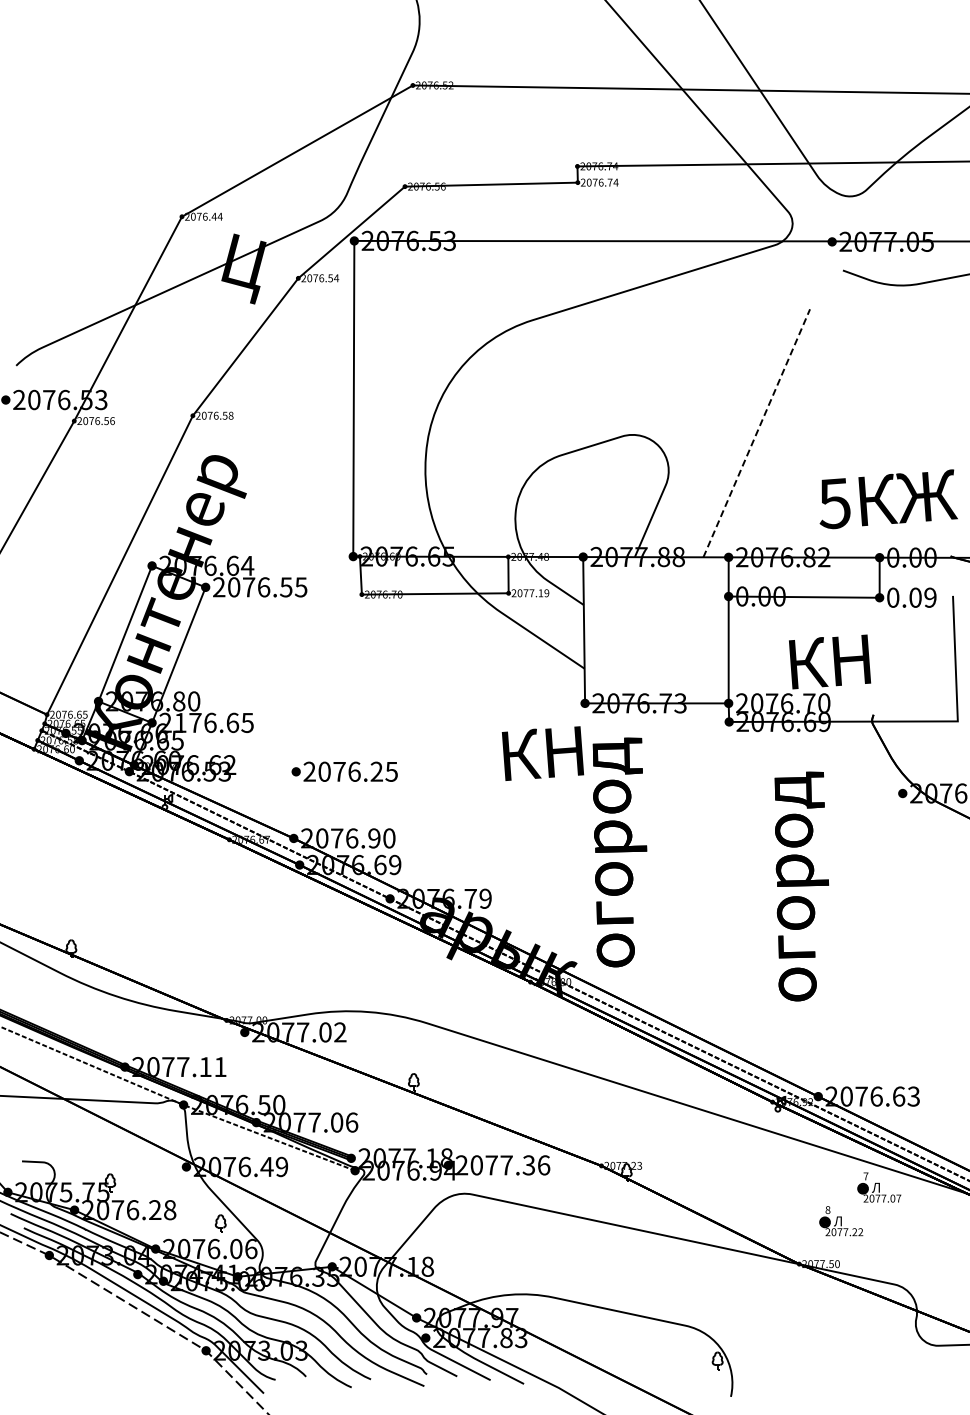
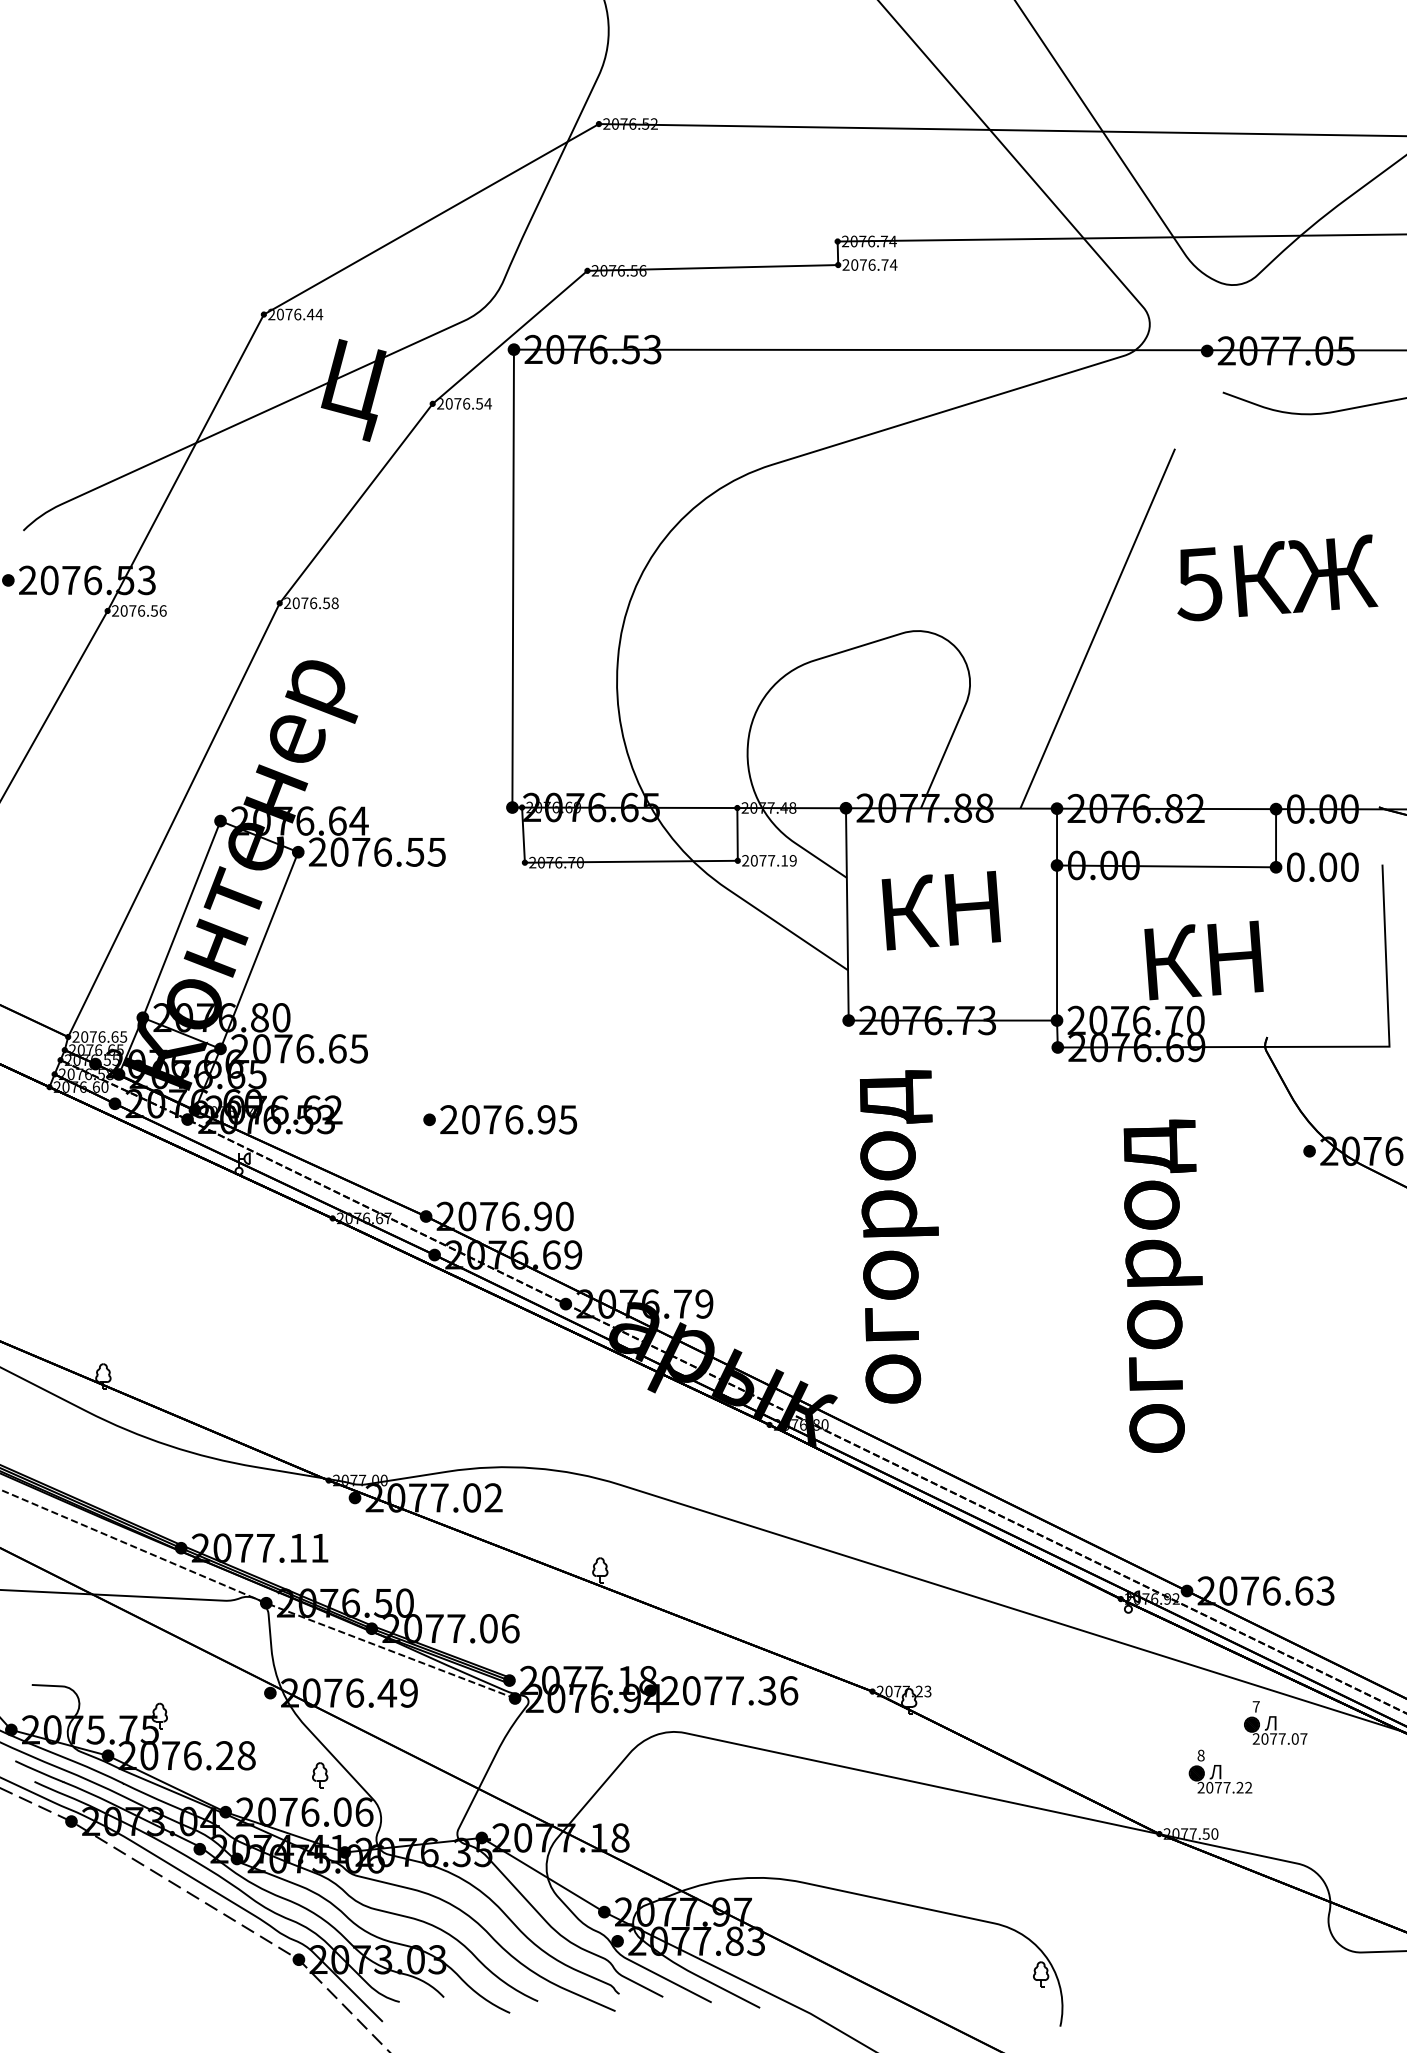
line: (756, 433) -> (1097, 628), dashed -> solid
text: (888, 499) -> (1277, 578), moved
text: (930, 597) -> (1349, 866), 0.09 -> 0.00
text: (180, 722) -> (261, 1048), 2176.65 -> 2076.65
text: (542, 753) -> (940, 910), moved
text: (376, 771) -> (546, 1119), 2076.25 -> 2076.95

